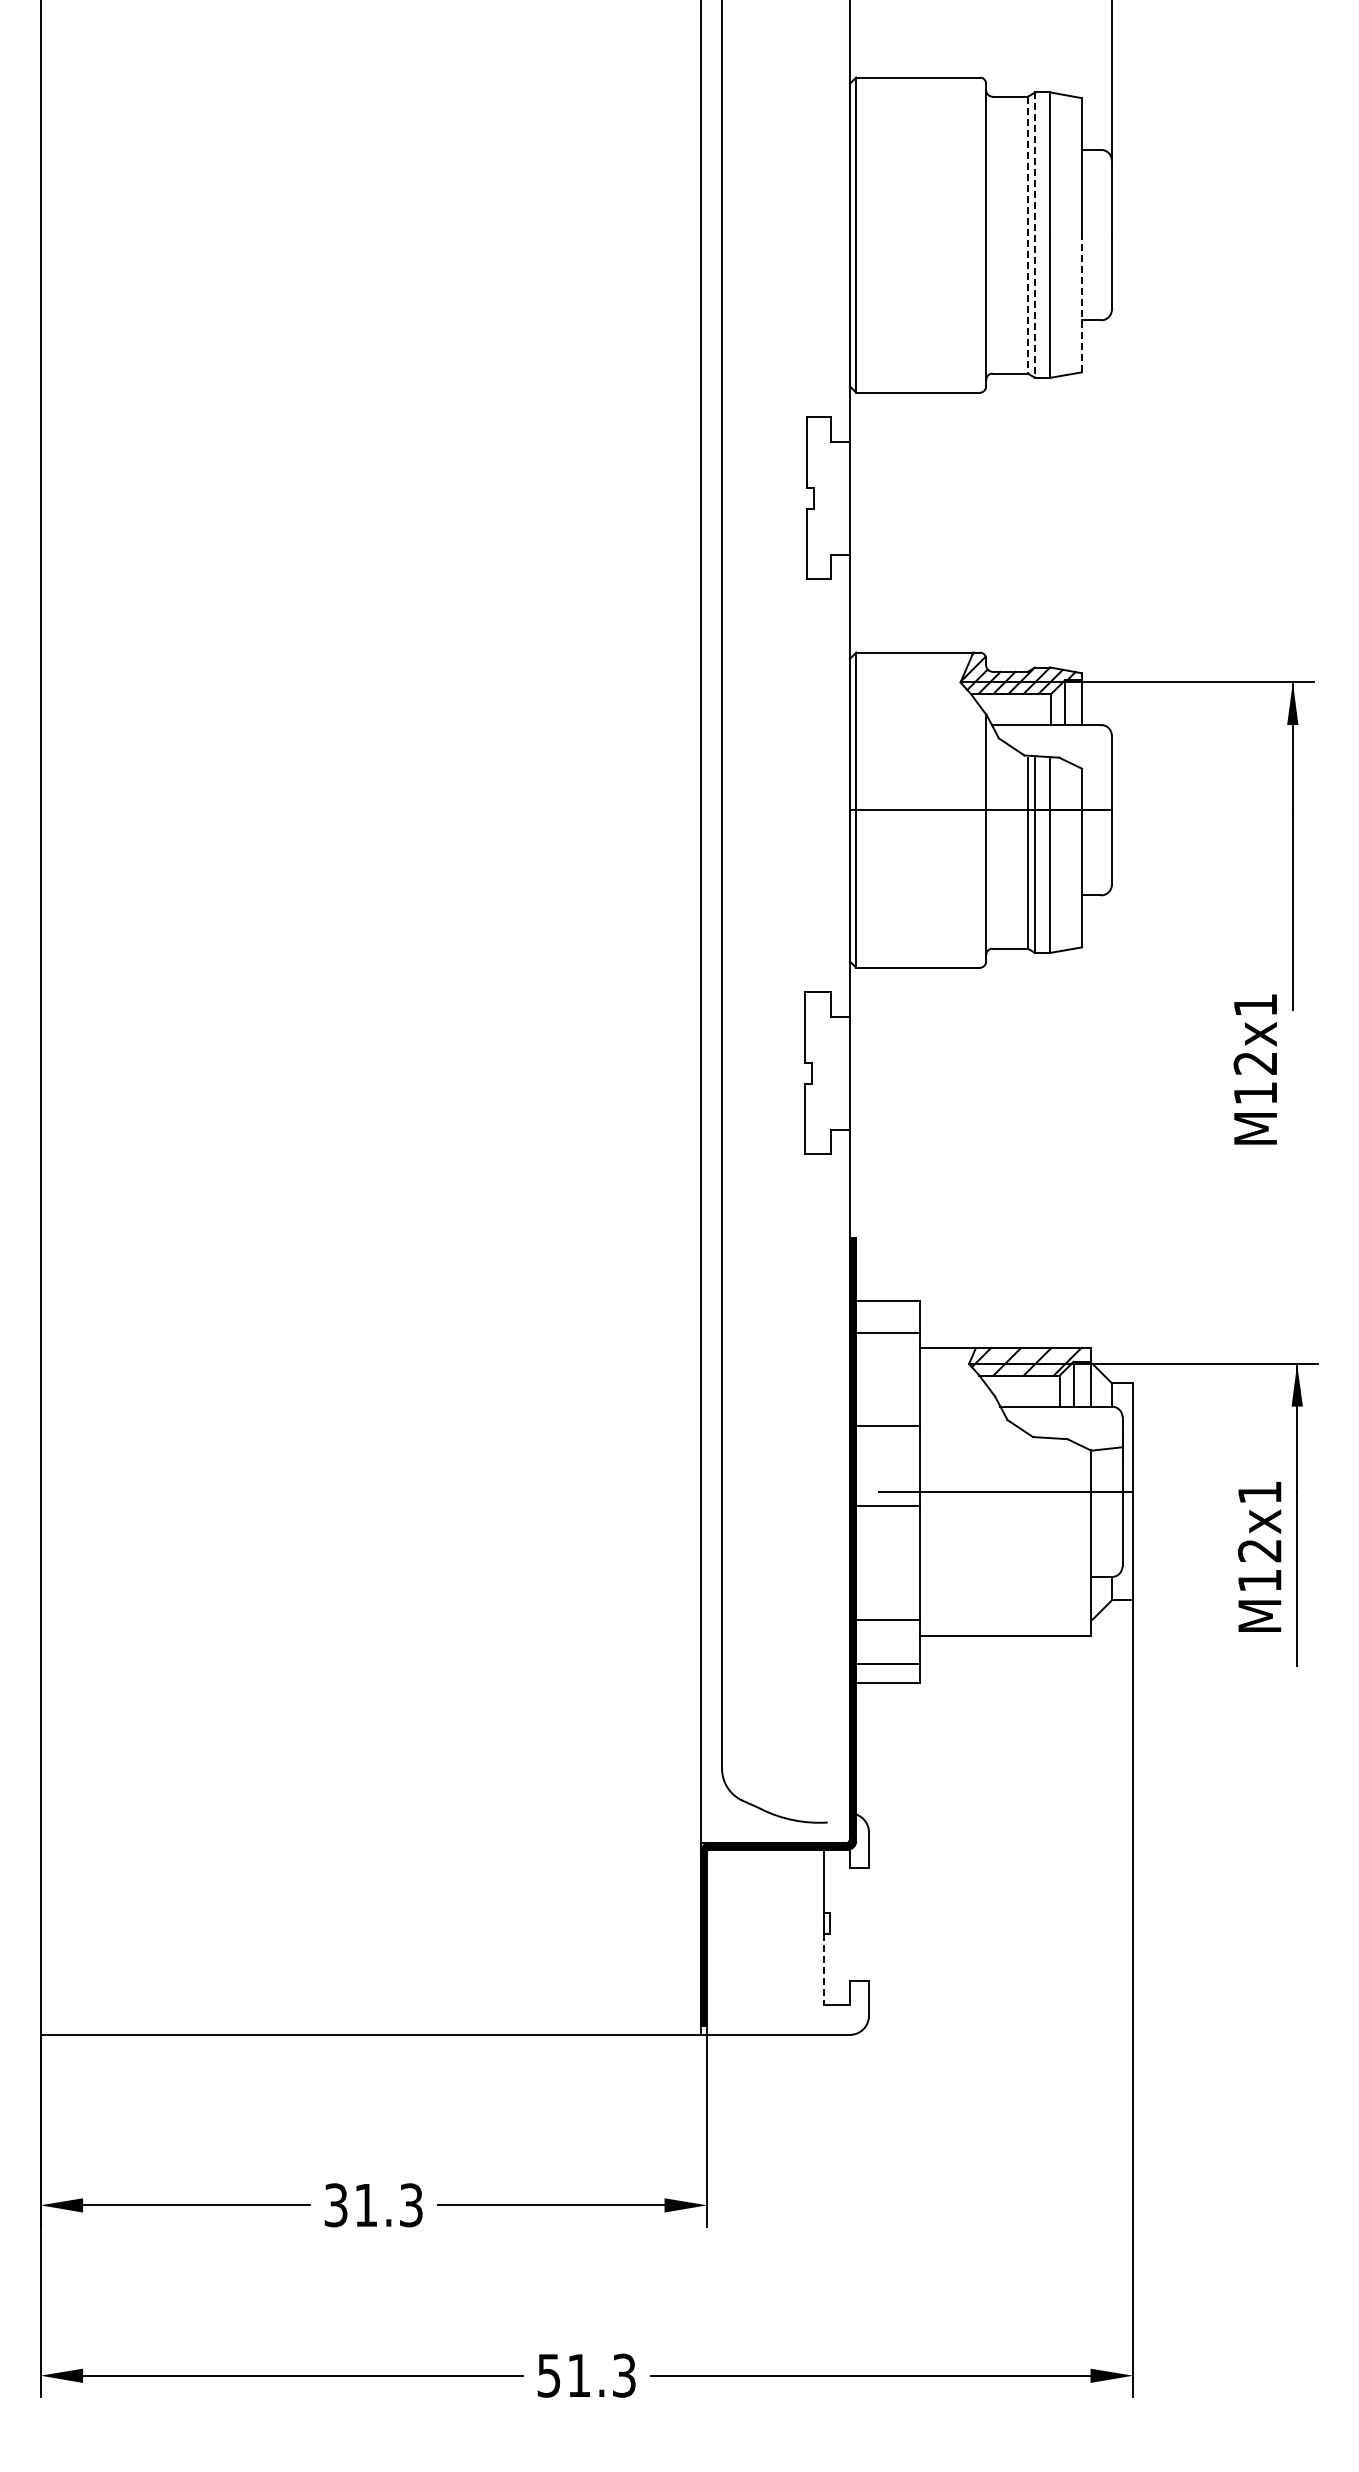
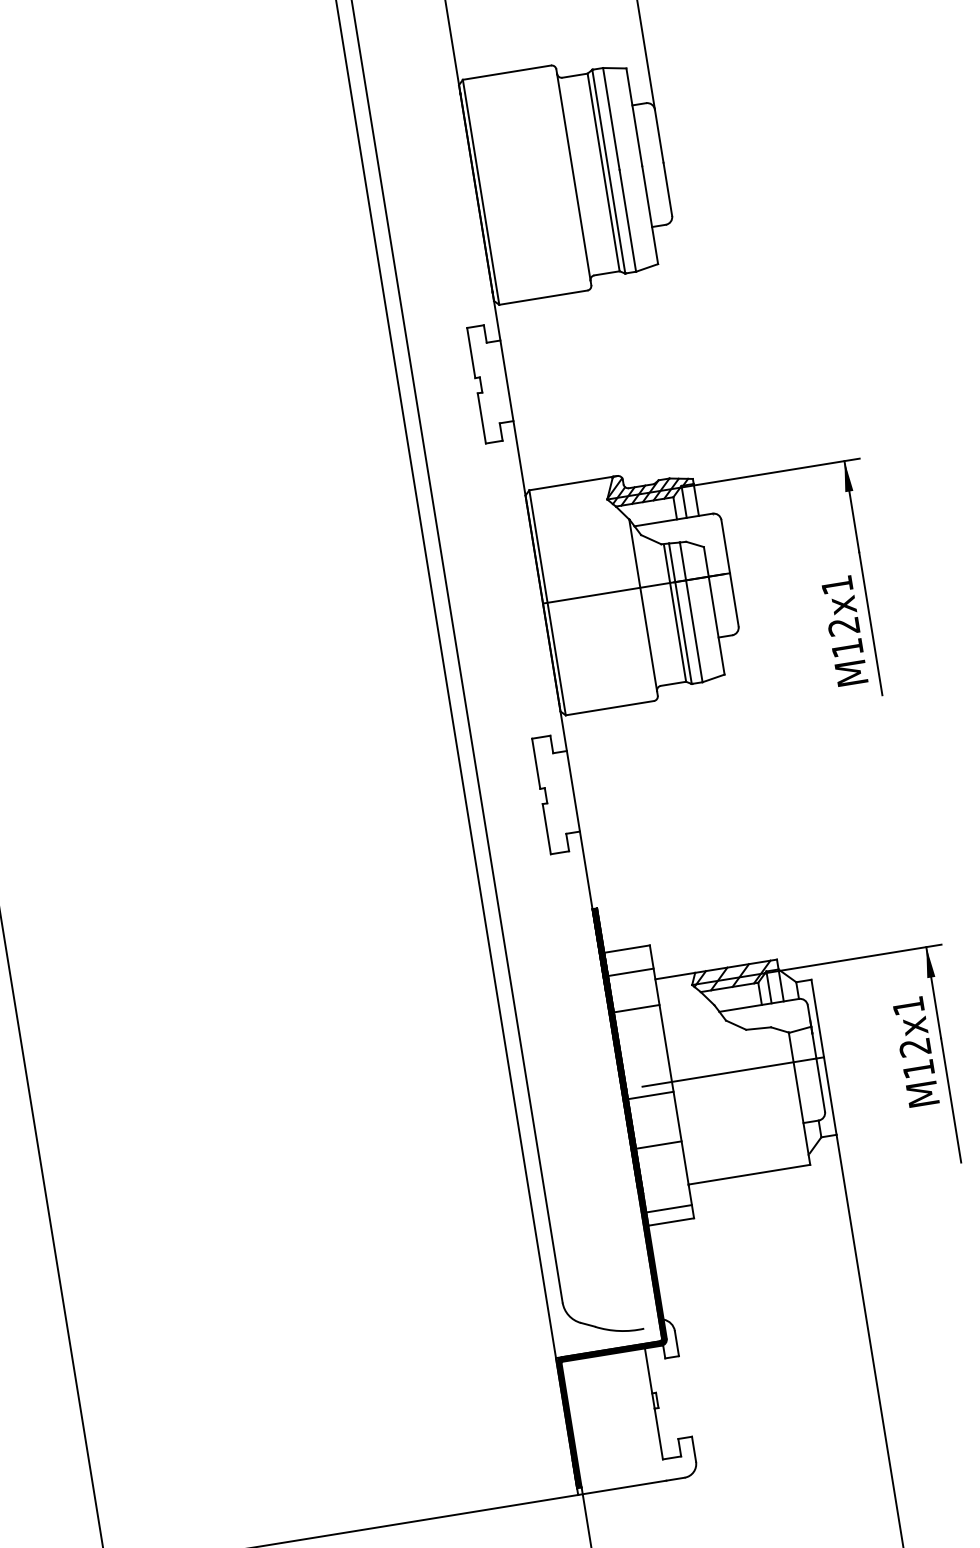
line: (1027, 235) -> (603, 172), dashed -> solid
line: (1035, 235) -> (609, 171), dashed -> solid
line: (1082, 303) -> (650, 214), dashed -> solid
text: (1254, 1069) -> (843, 631), moved
line: (888, 1426) -> (636, 1009), moved
text: (1259, 1556) -> (915, 1051), moved
line: (888, 1620) -> (659, 1145), moved
line: (824, 1969) -> (658, 1433), dashed -> solid

